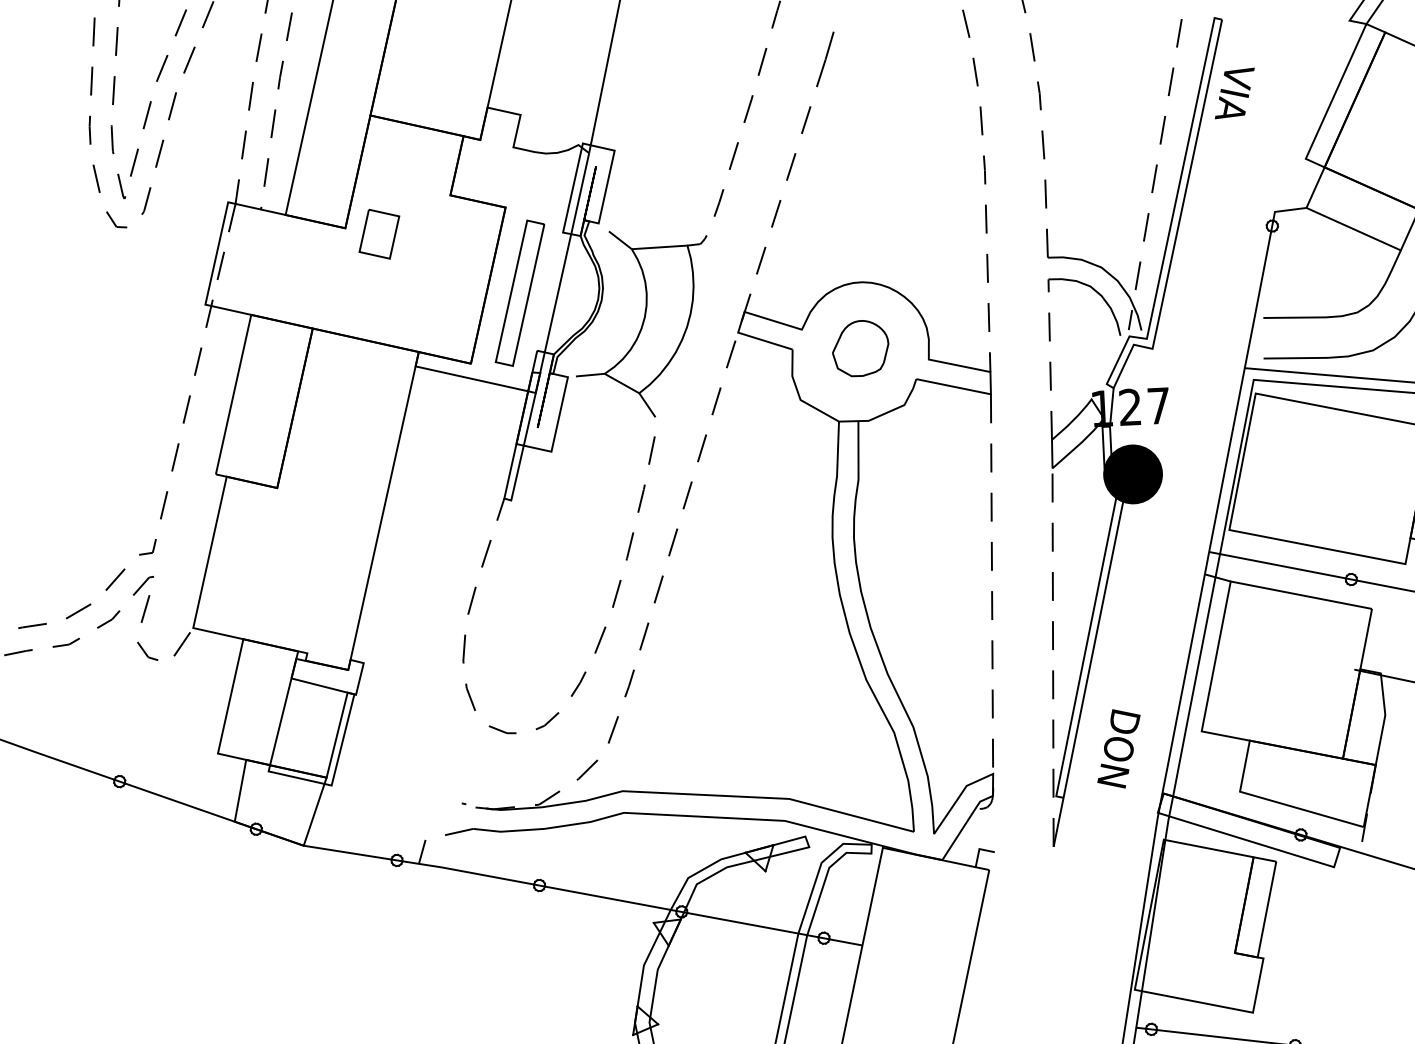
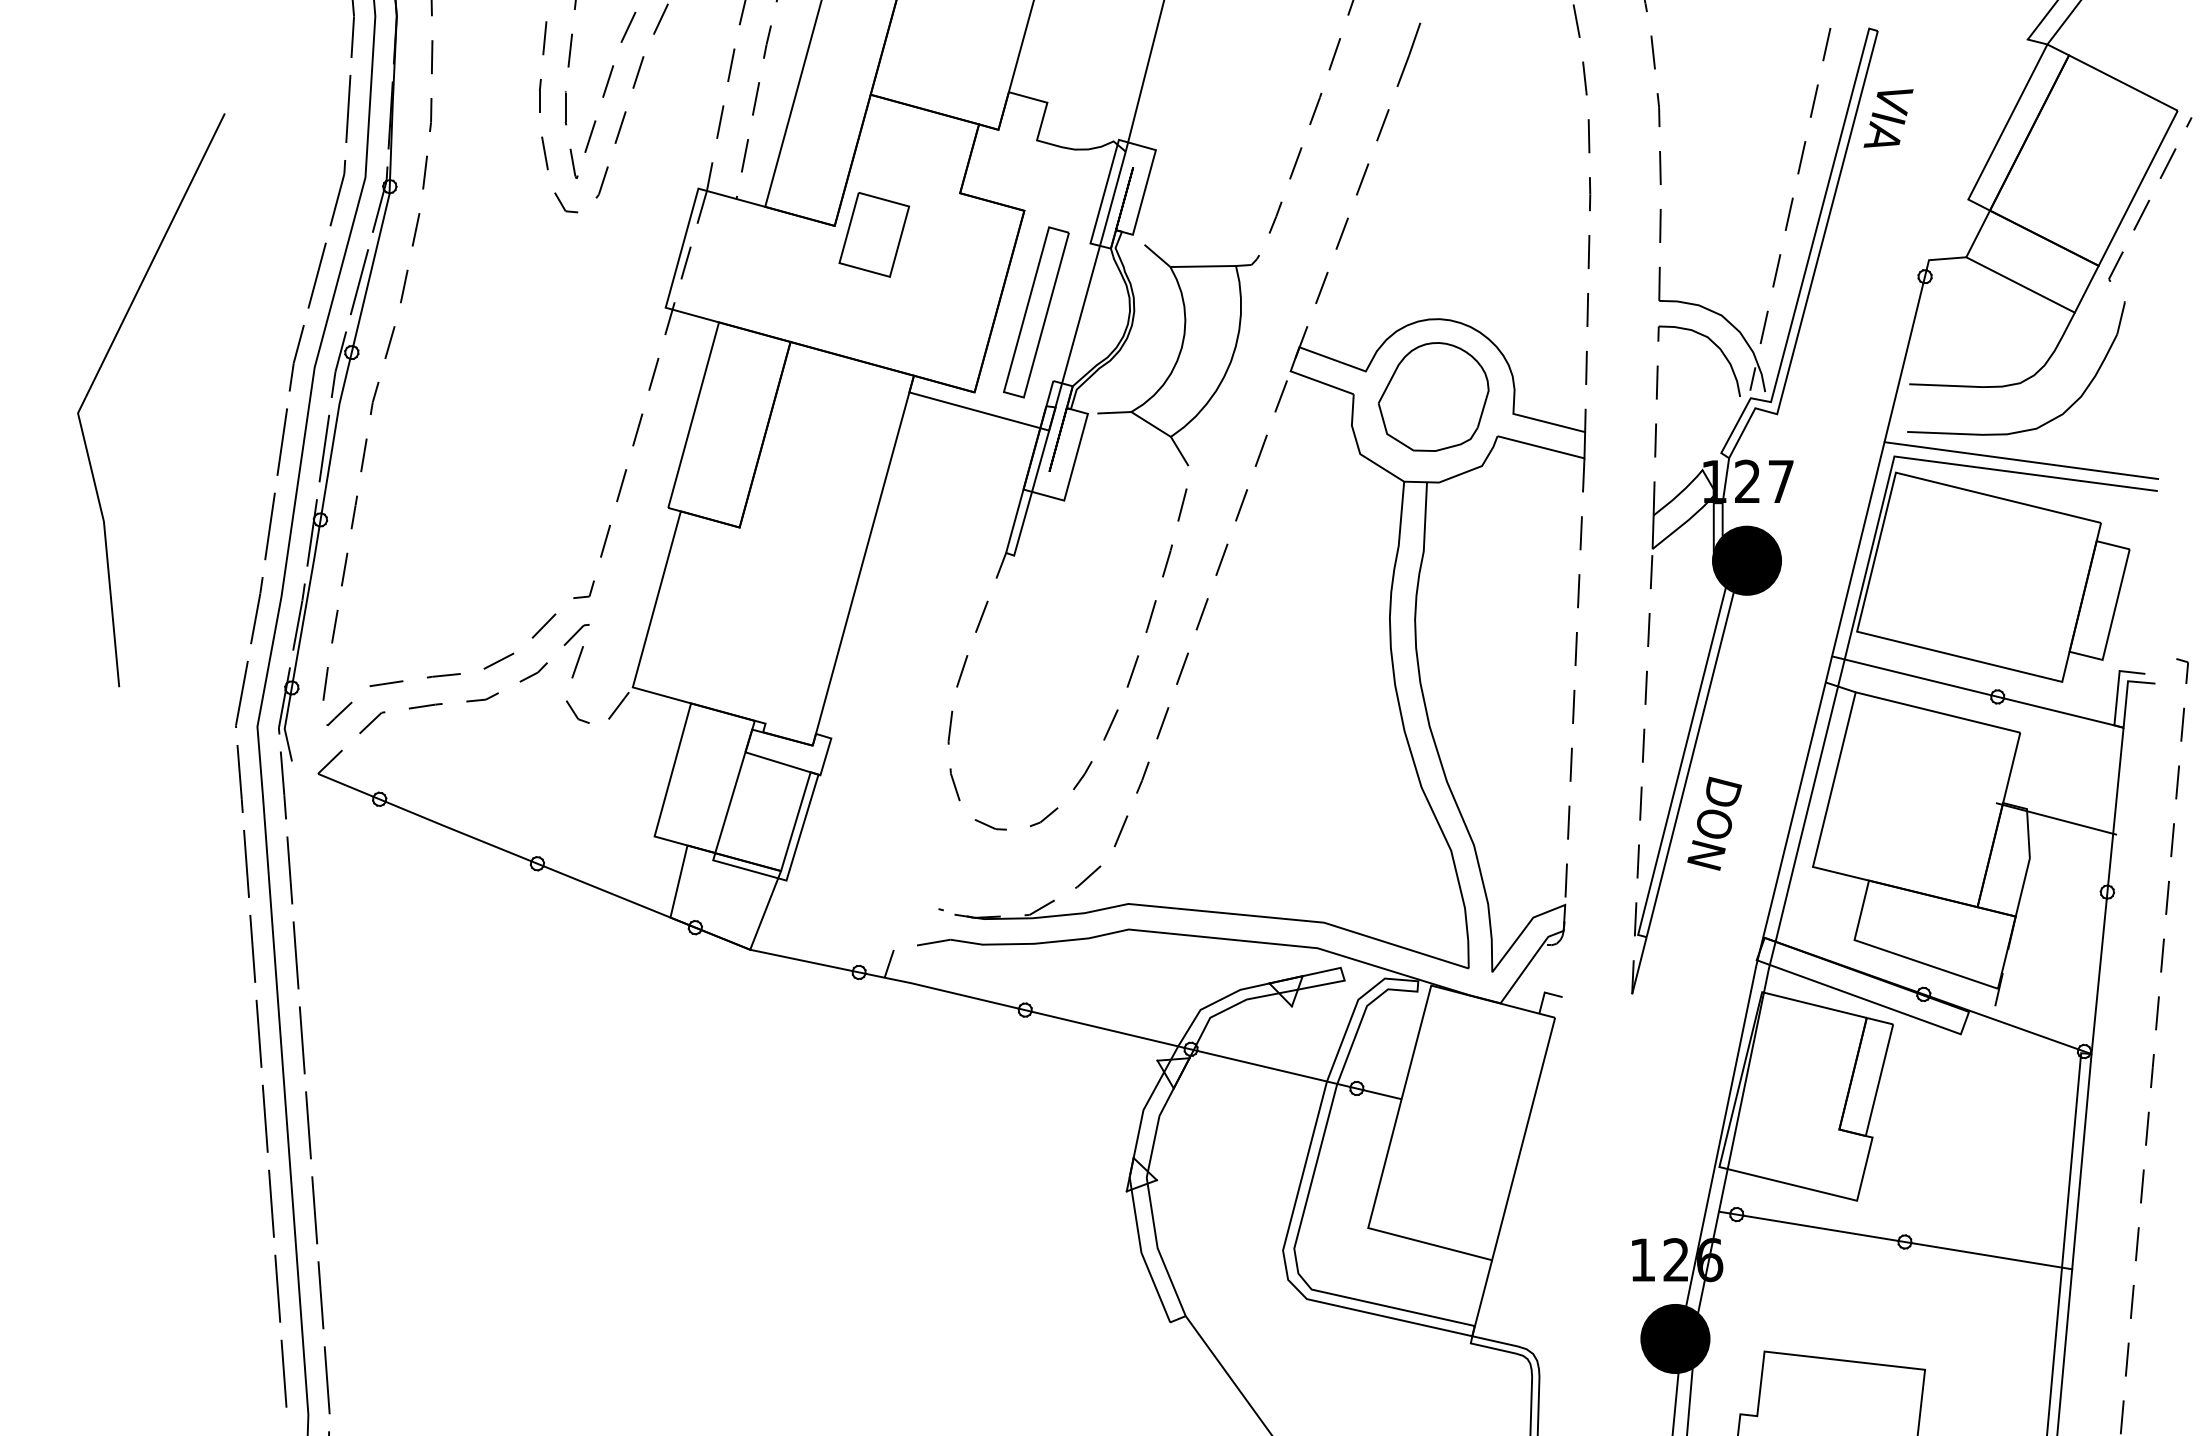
part: (379, 233) -> (874, 234), size x1.43
part: (860, 348) -> (1433, 396), size x1.67
text: (1118, 748) -> (1714, 823), moved

